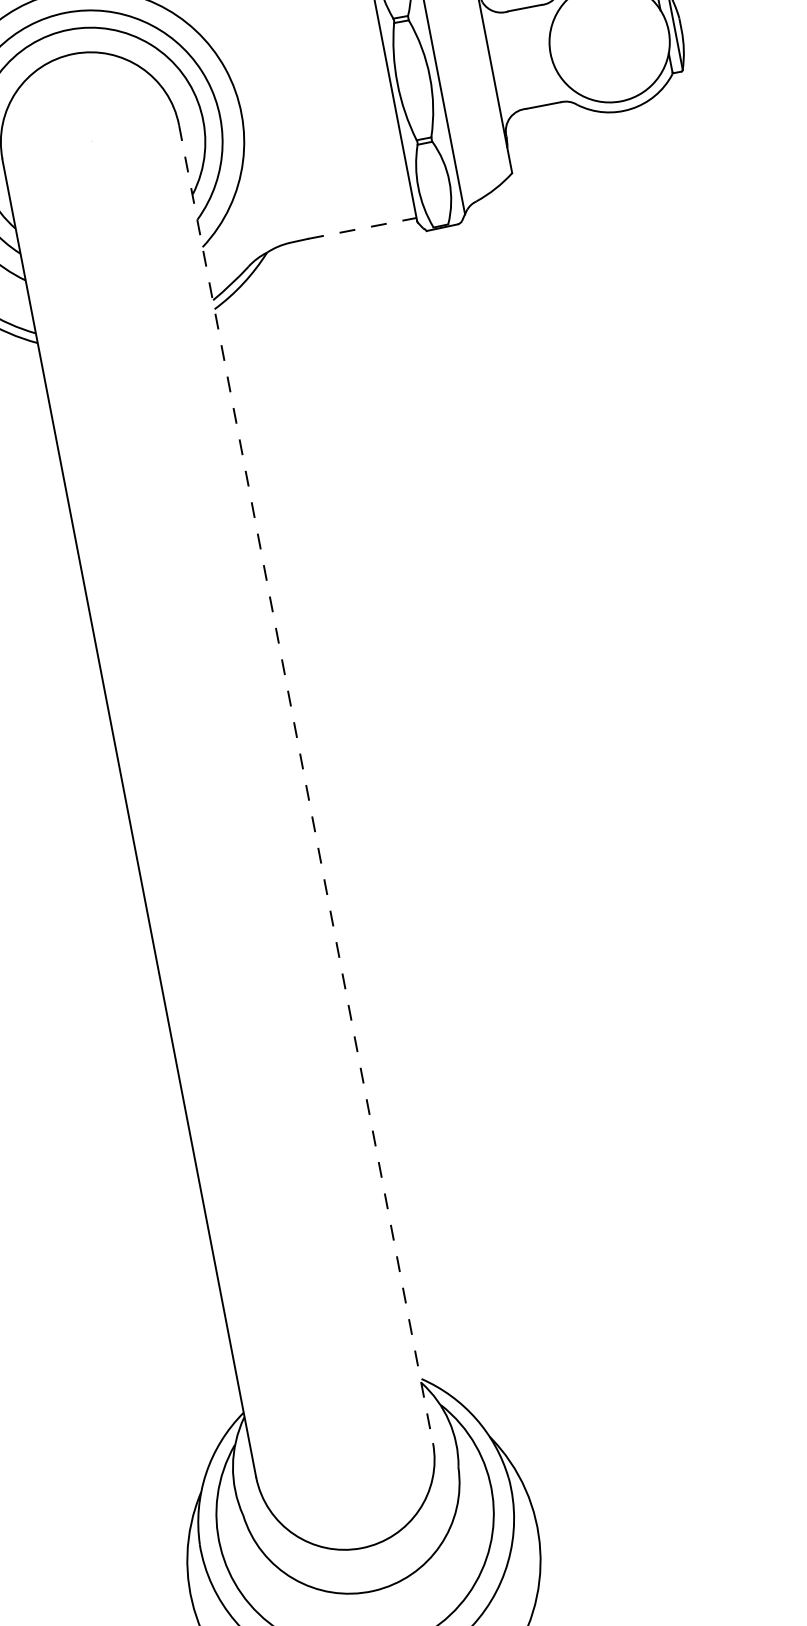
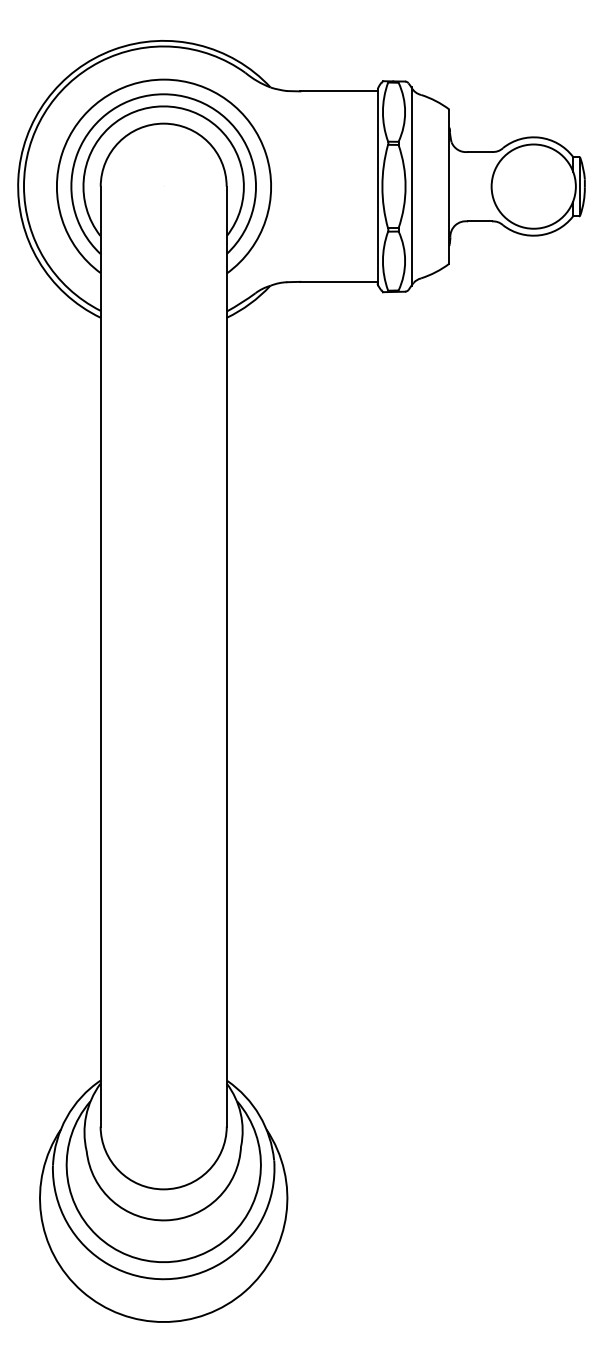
line: (362, 227) -> (339, 281), dashed -> solid
line: (305, 784) -> (226, 656), dashed -> solid

